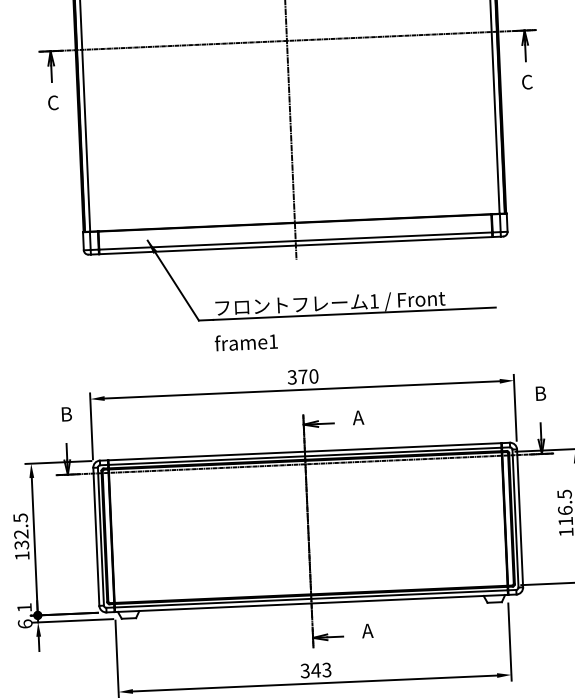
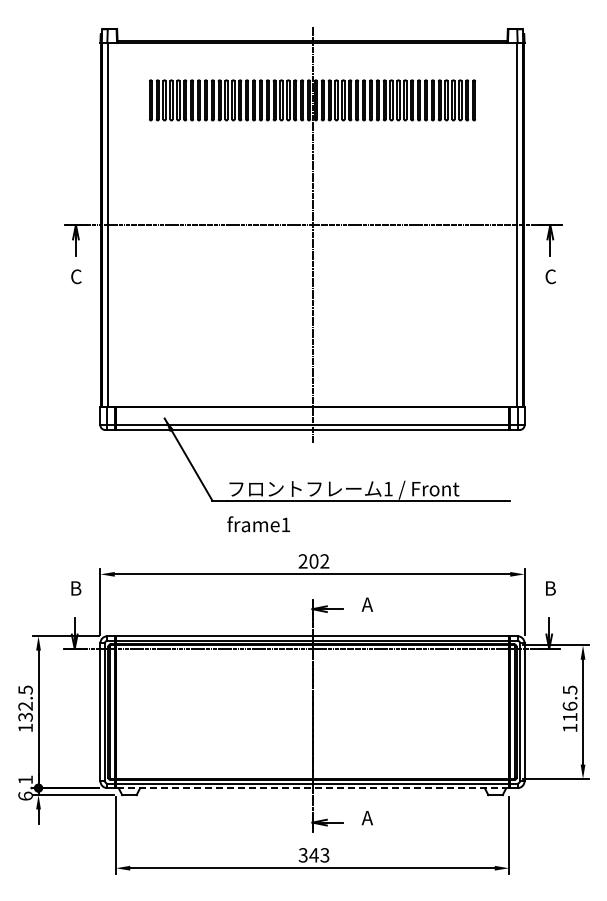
text: (302, 377) -> (313, 561), 370 -> 202
line: (311, 603) -> (312, 788), solid -> dashed

